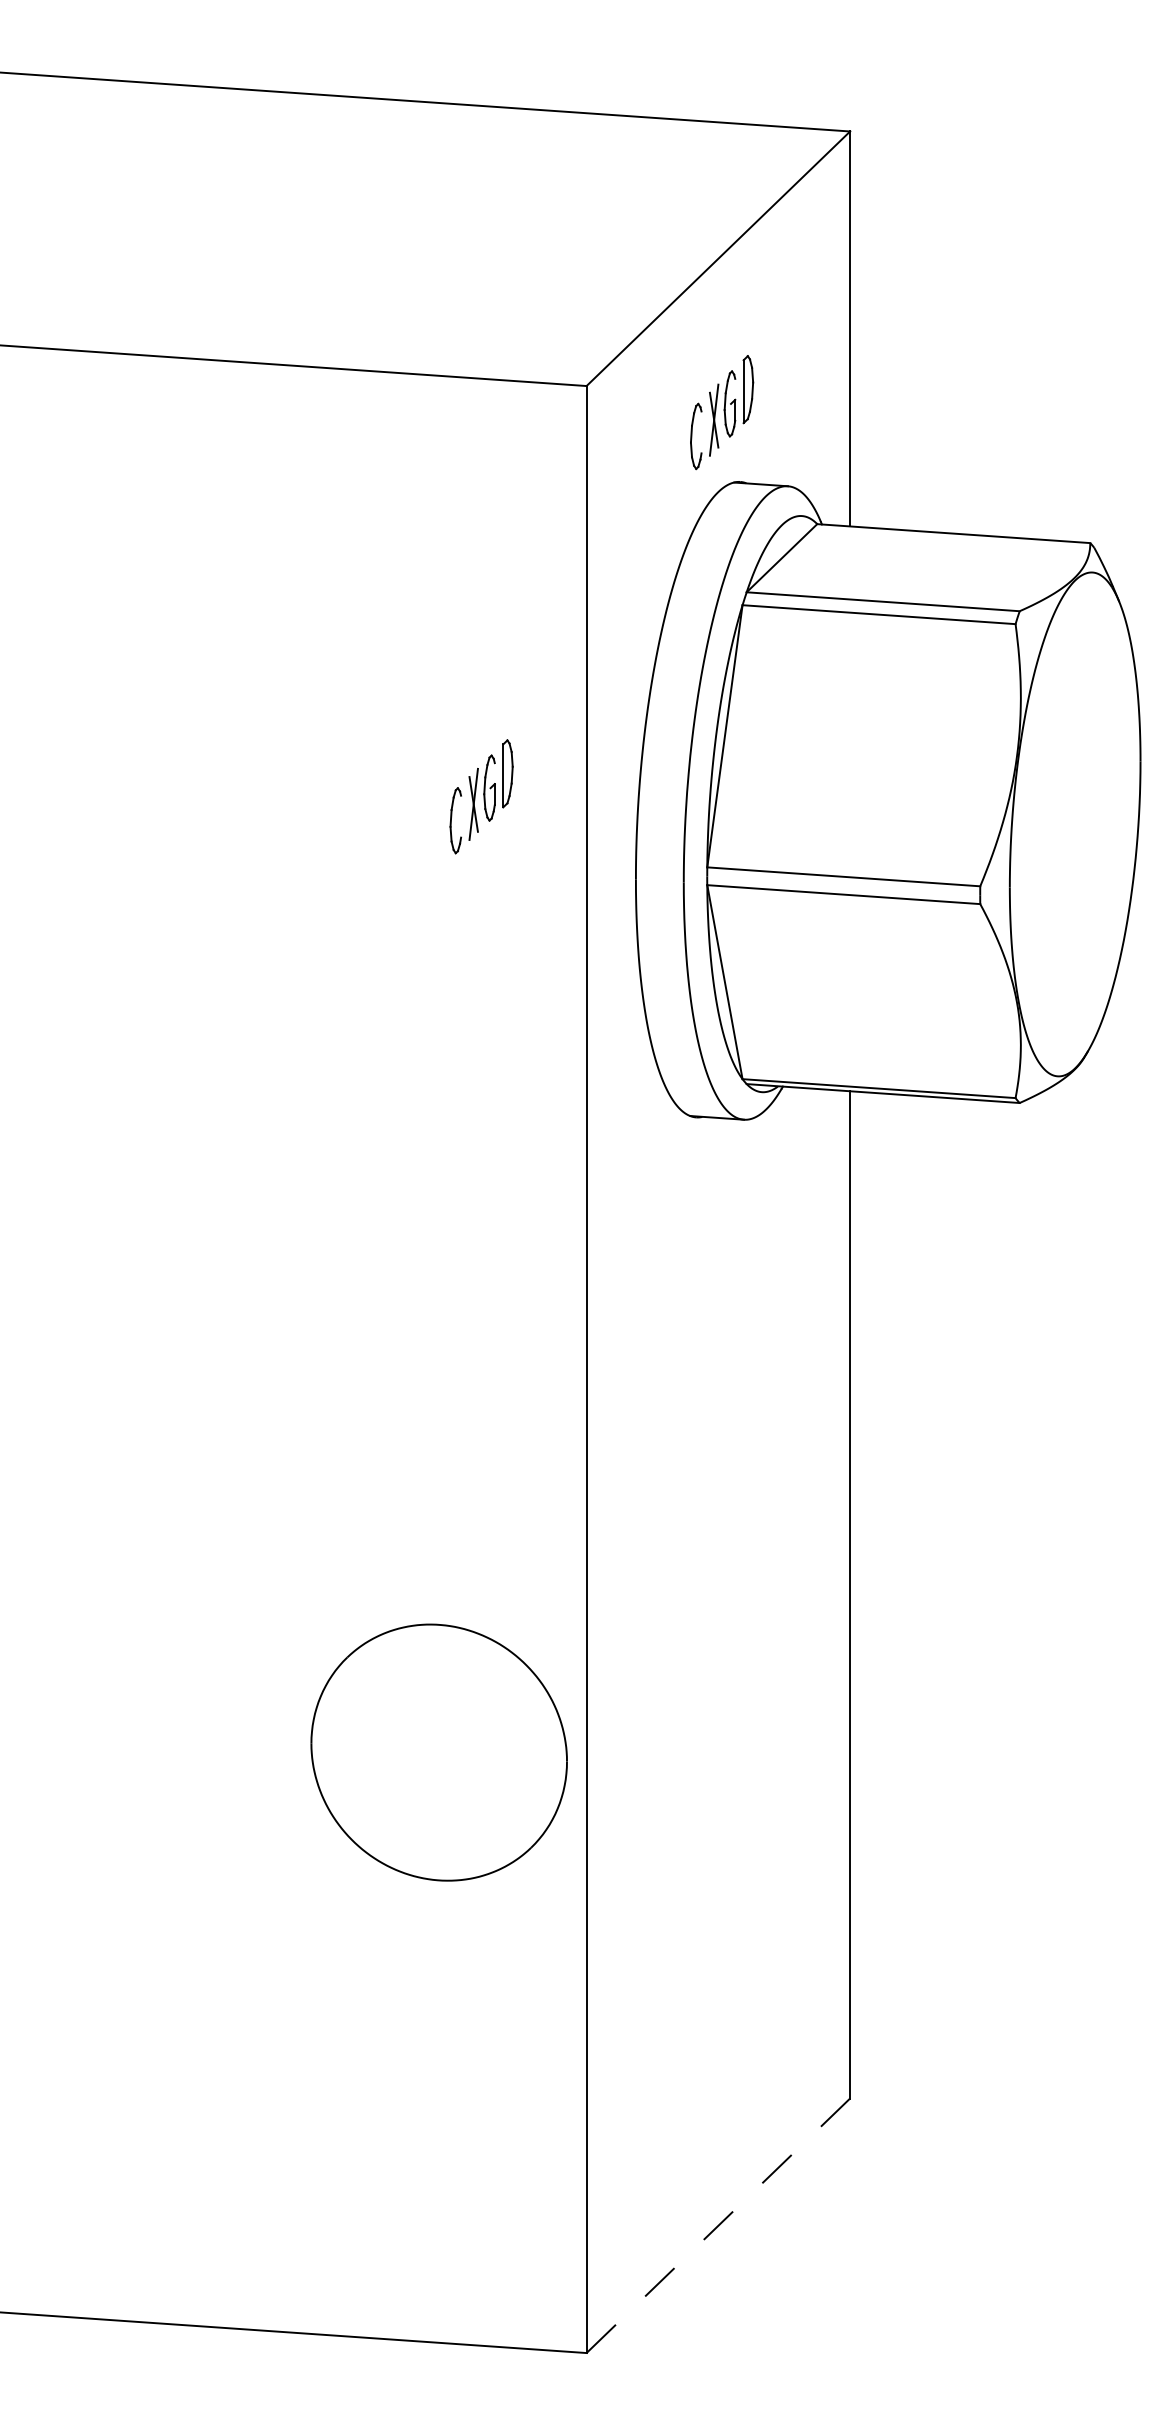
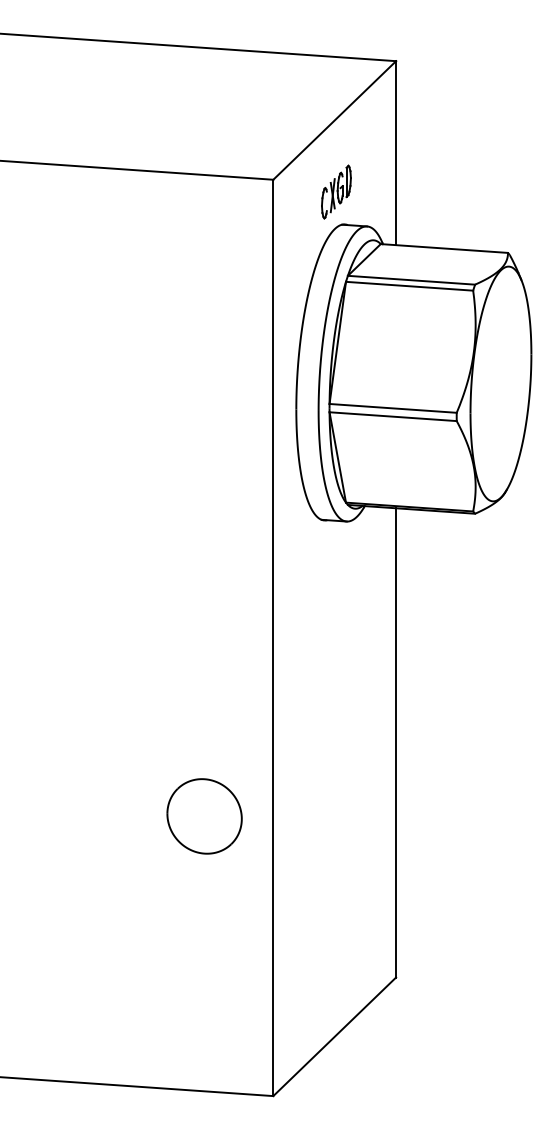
part: (481, 795) -> (224, 370), removed
part: (438, 1752) -> (204, 816), size x0.62
line: (720, 2225) -> (335, 1036), dashed -> solid

